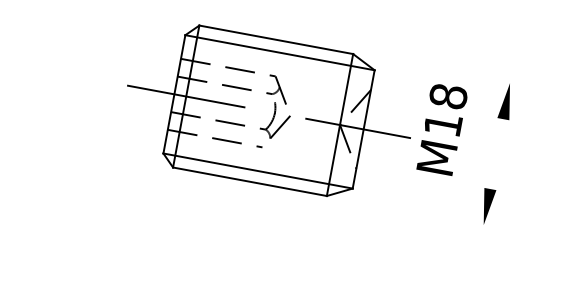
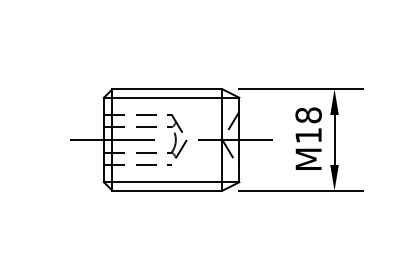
line: (462, 74) -> (300, 89), added
text: (442, 128) -> (308, 138), moved
line: (496, 153) -> (334, 139), added
line: (436, 215) -> (300, 190), added

